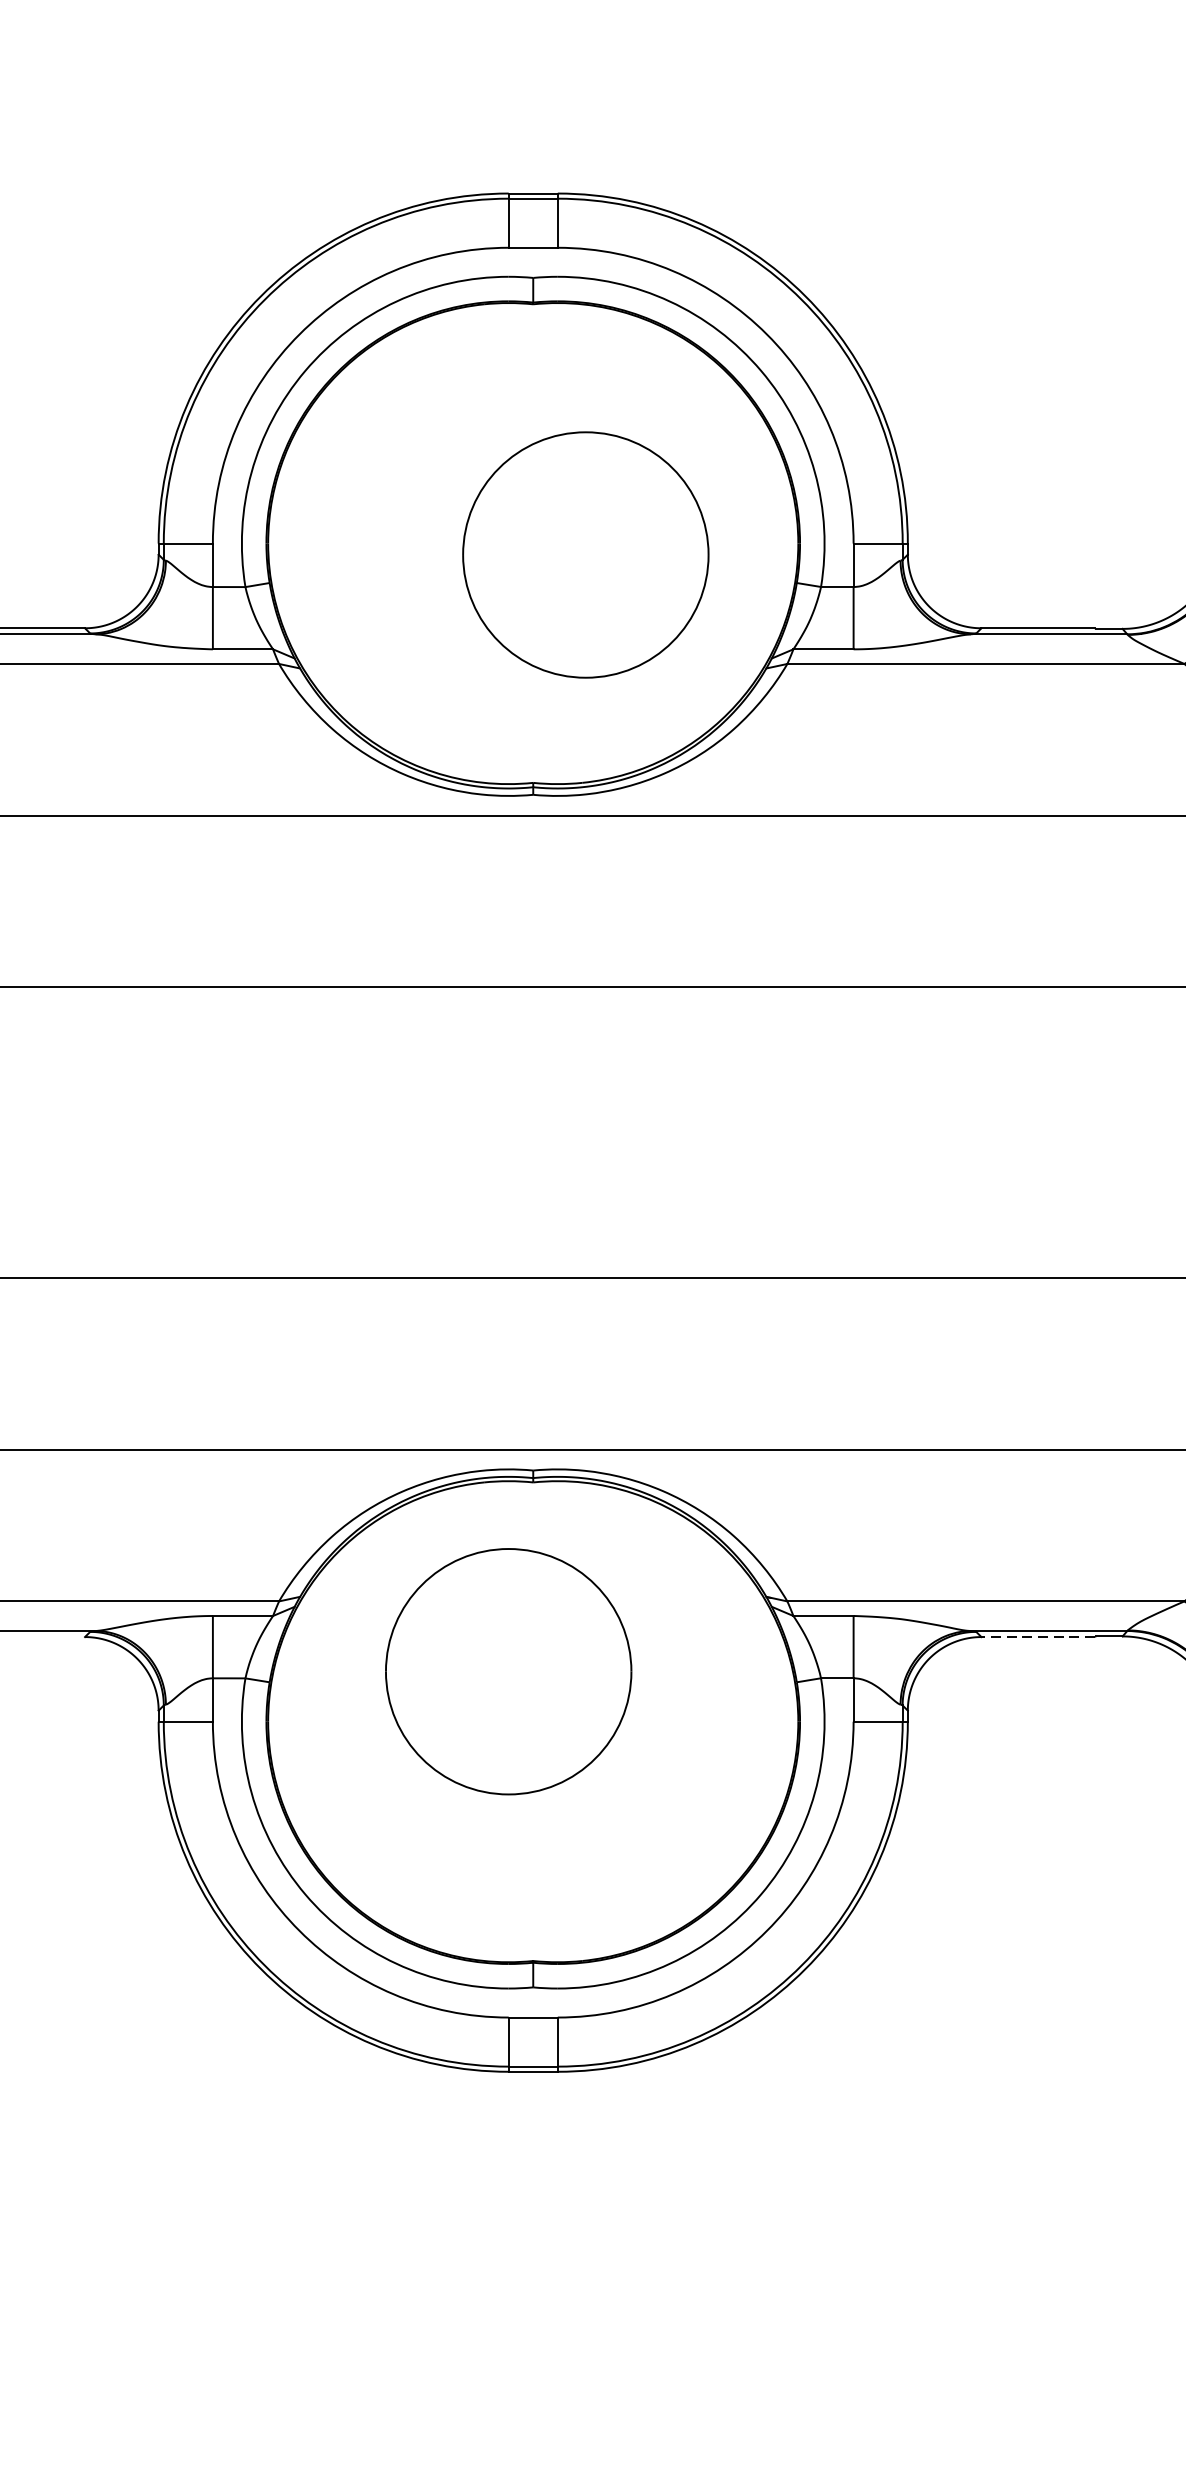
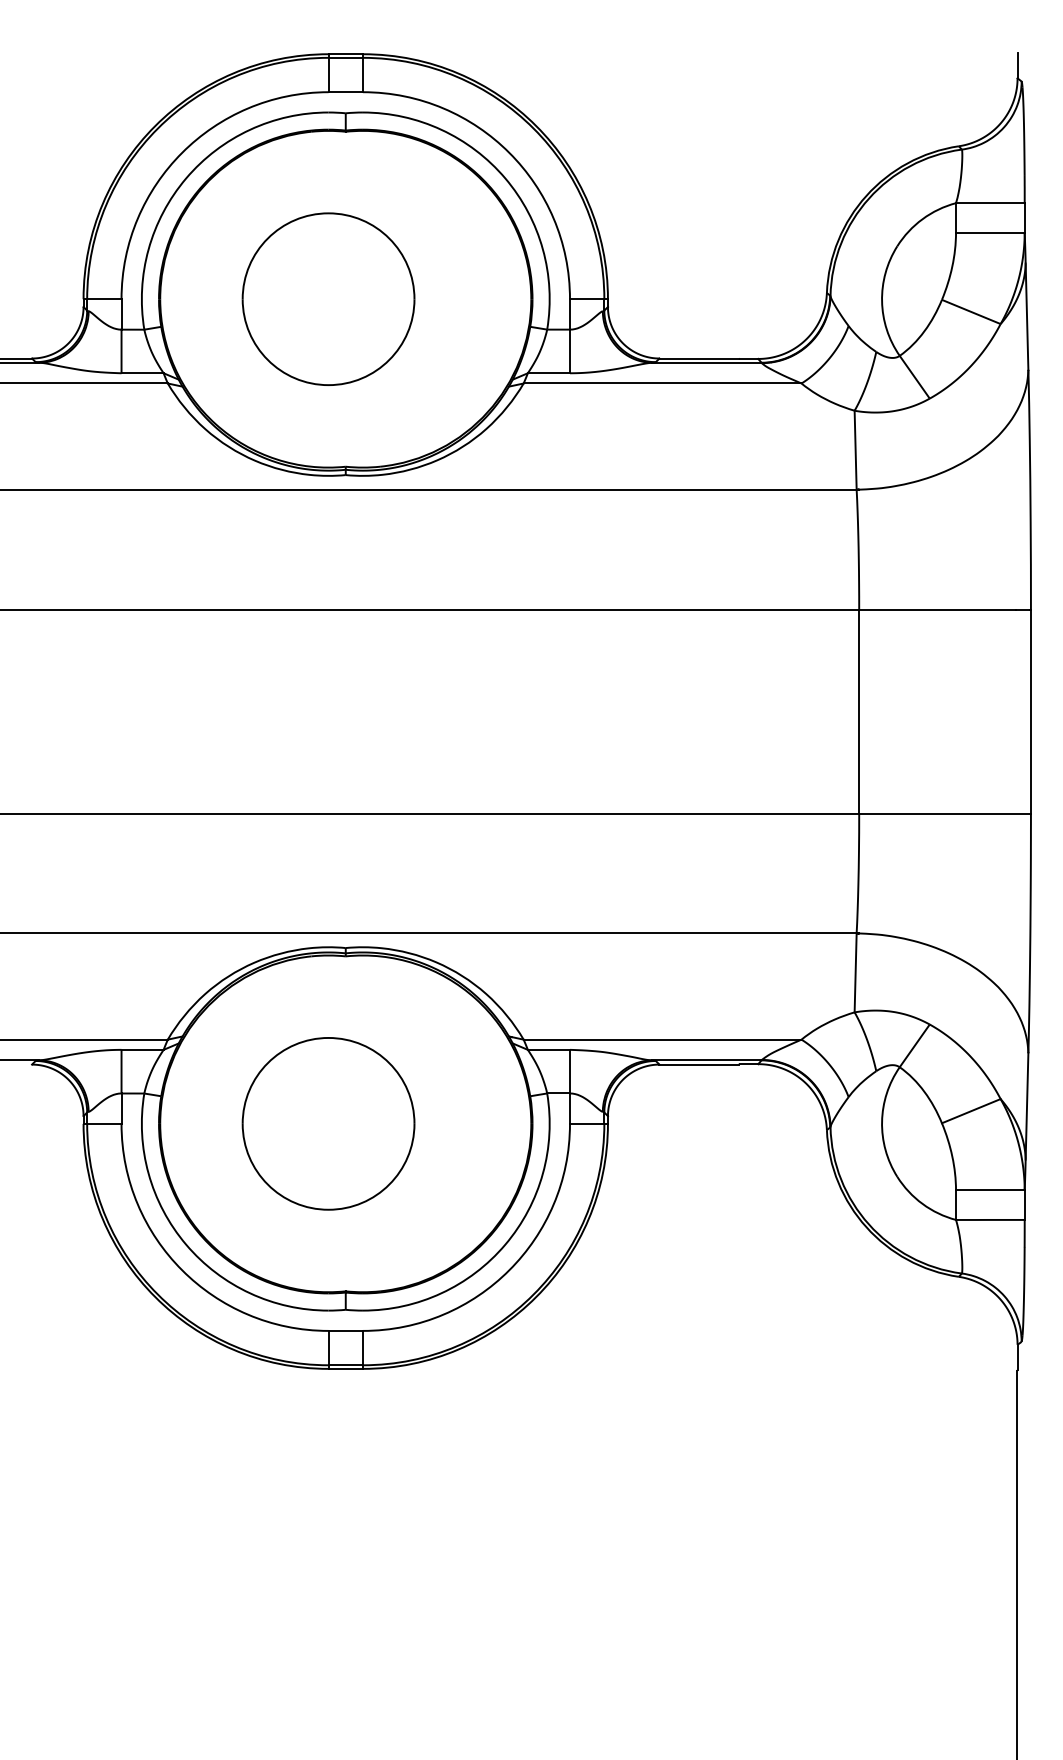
part: (585, 553) -> (328, 298), moved
line: (1038, 1636) -> (699, 1064), dashed -> solid
part: (508, 1671) -> (328, 1123), moved

